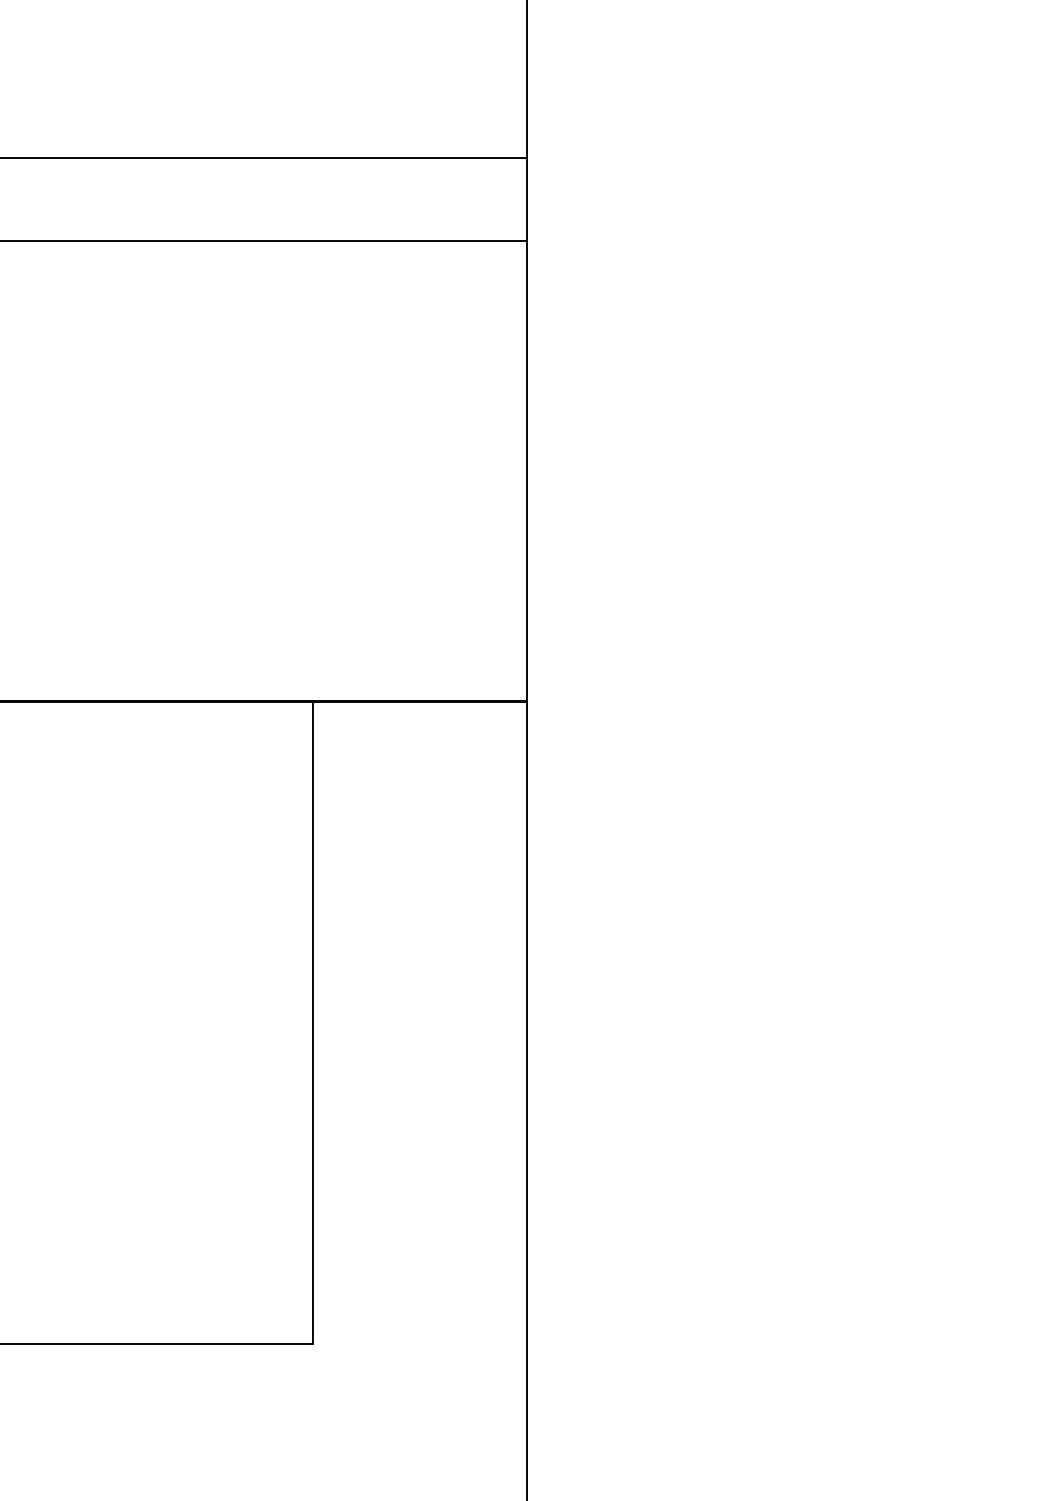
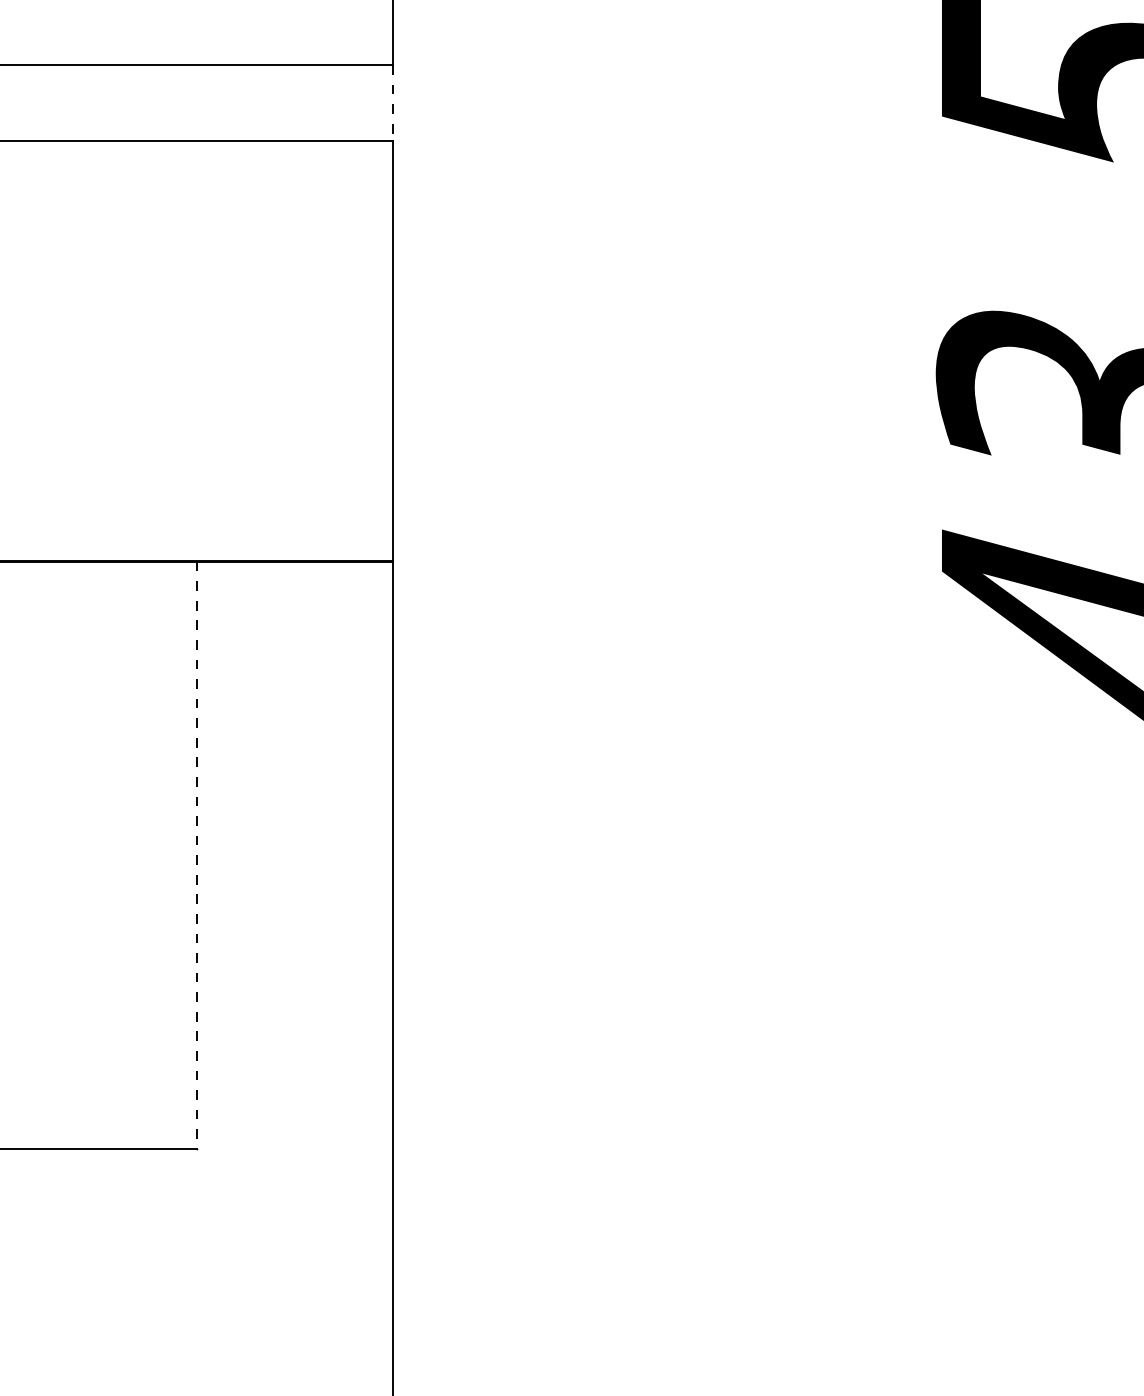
line: (526, 199) -> (392, 102), solid -> dashed
line: (312, 1022) -> (196, 855), solid -> dashed

